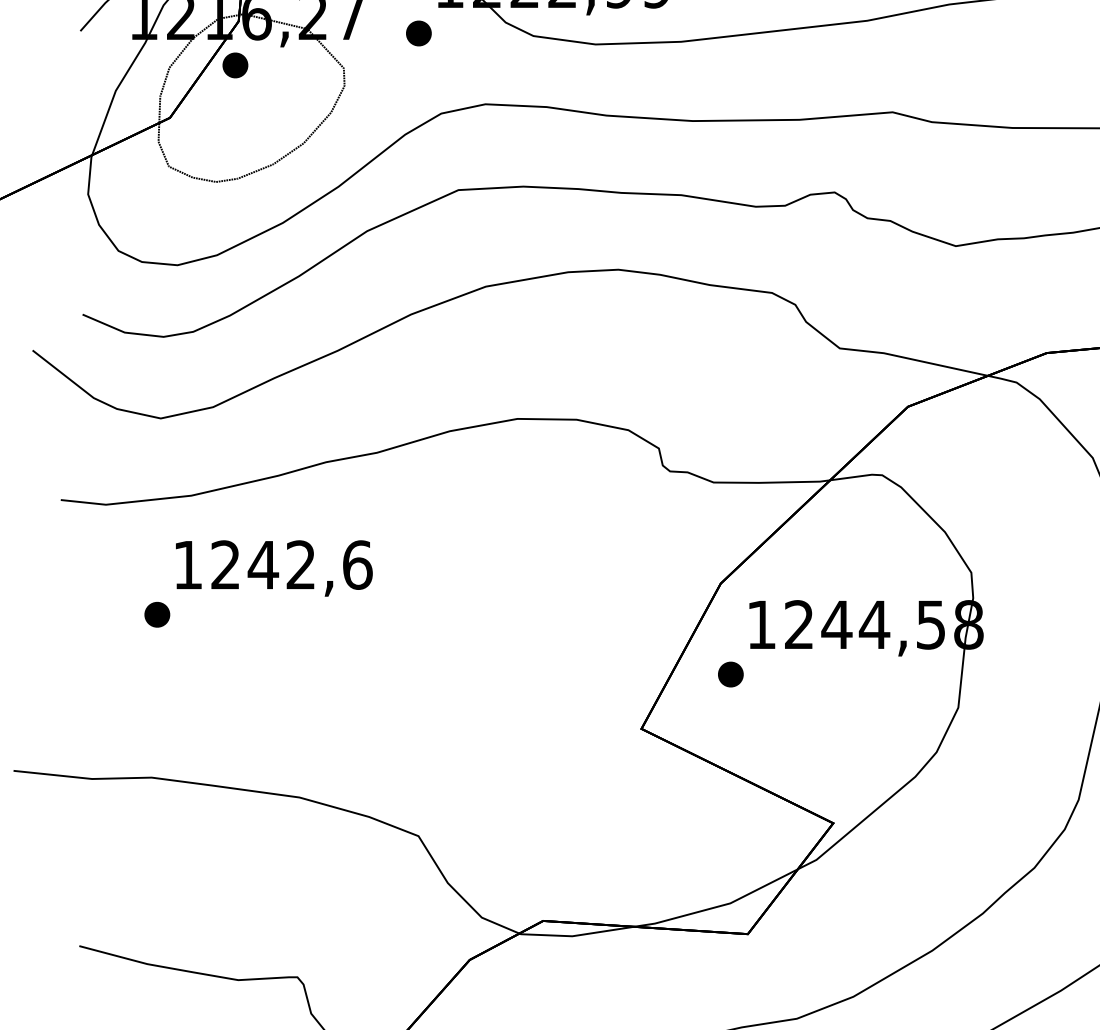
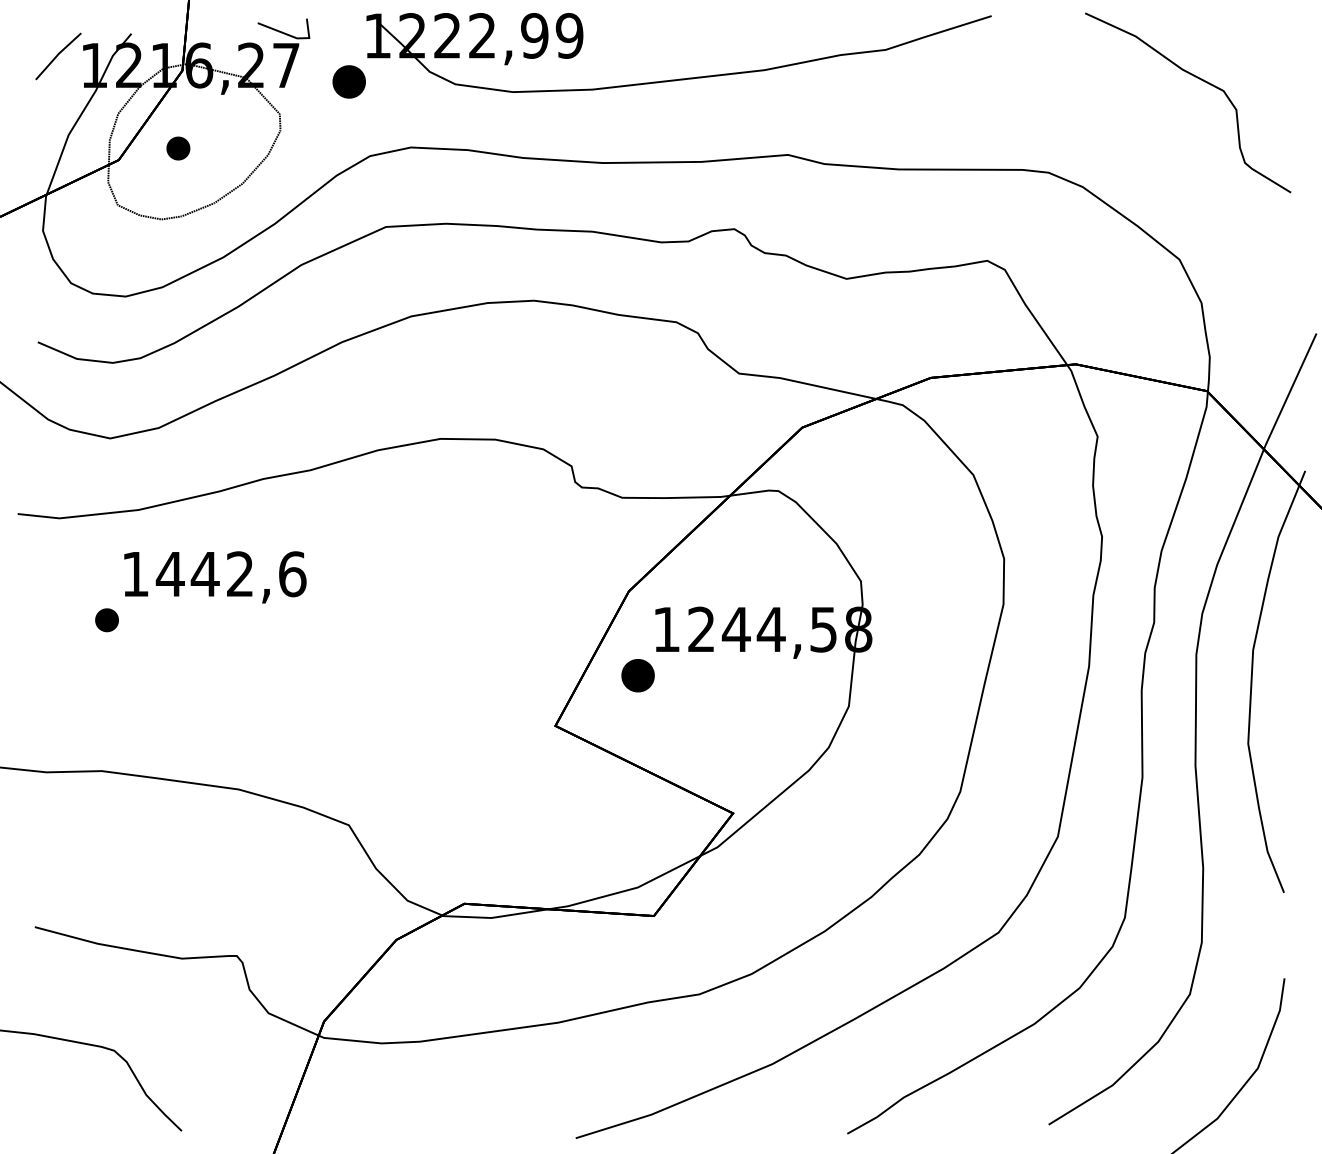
part: (419, 33) -> (349, 81), size x1.4
part: (235, 65) -> (178, 148), moved
text: (224, 564) -> (169, 573), 1242,6 -> 1442,6
part: (731, 674) -> (638, 675), size x1.4

